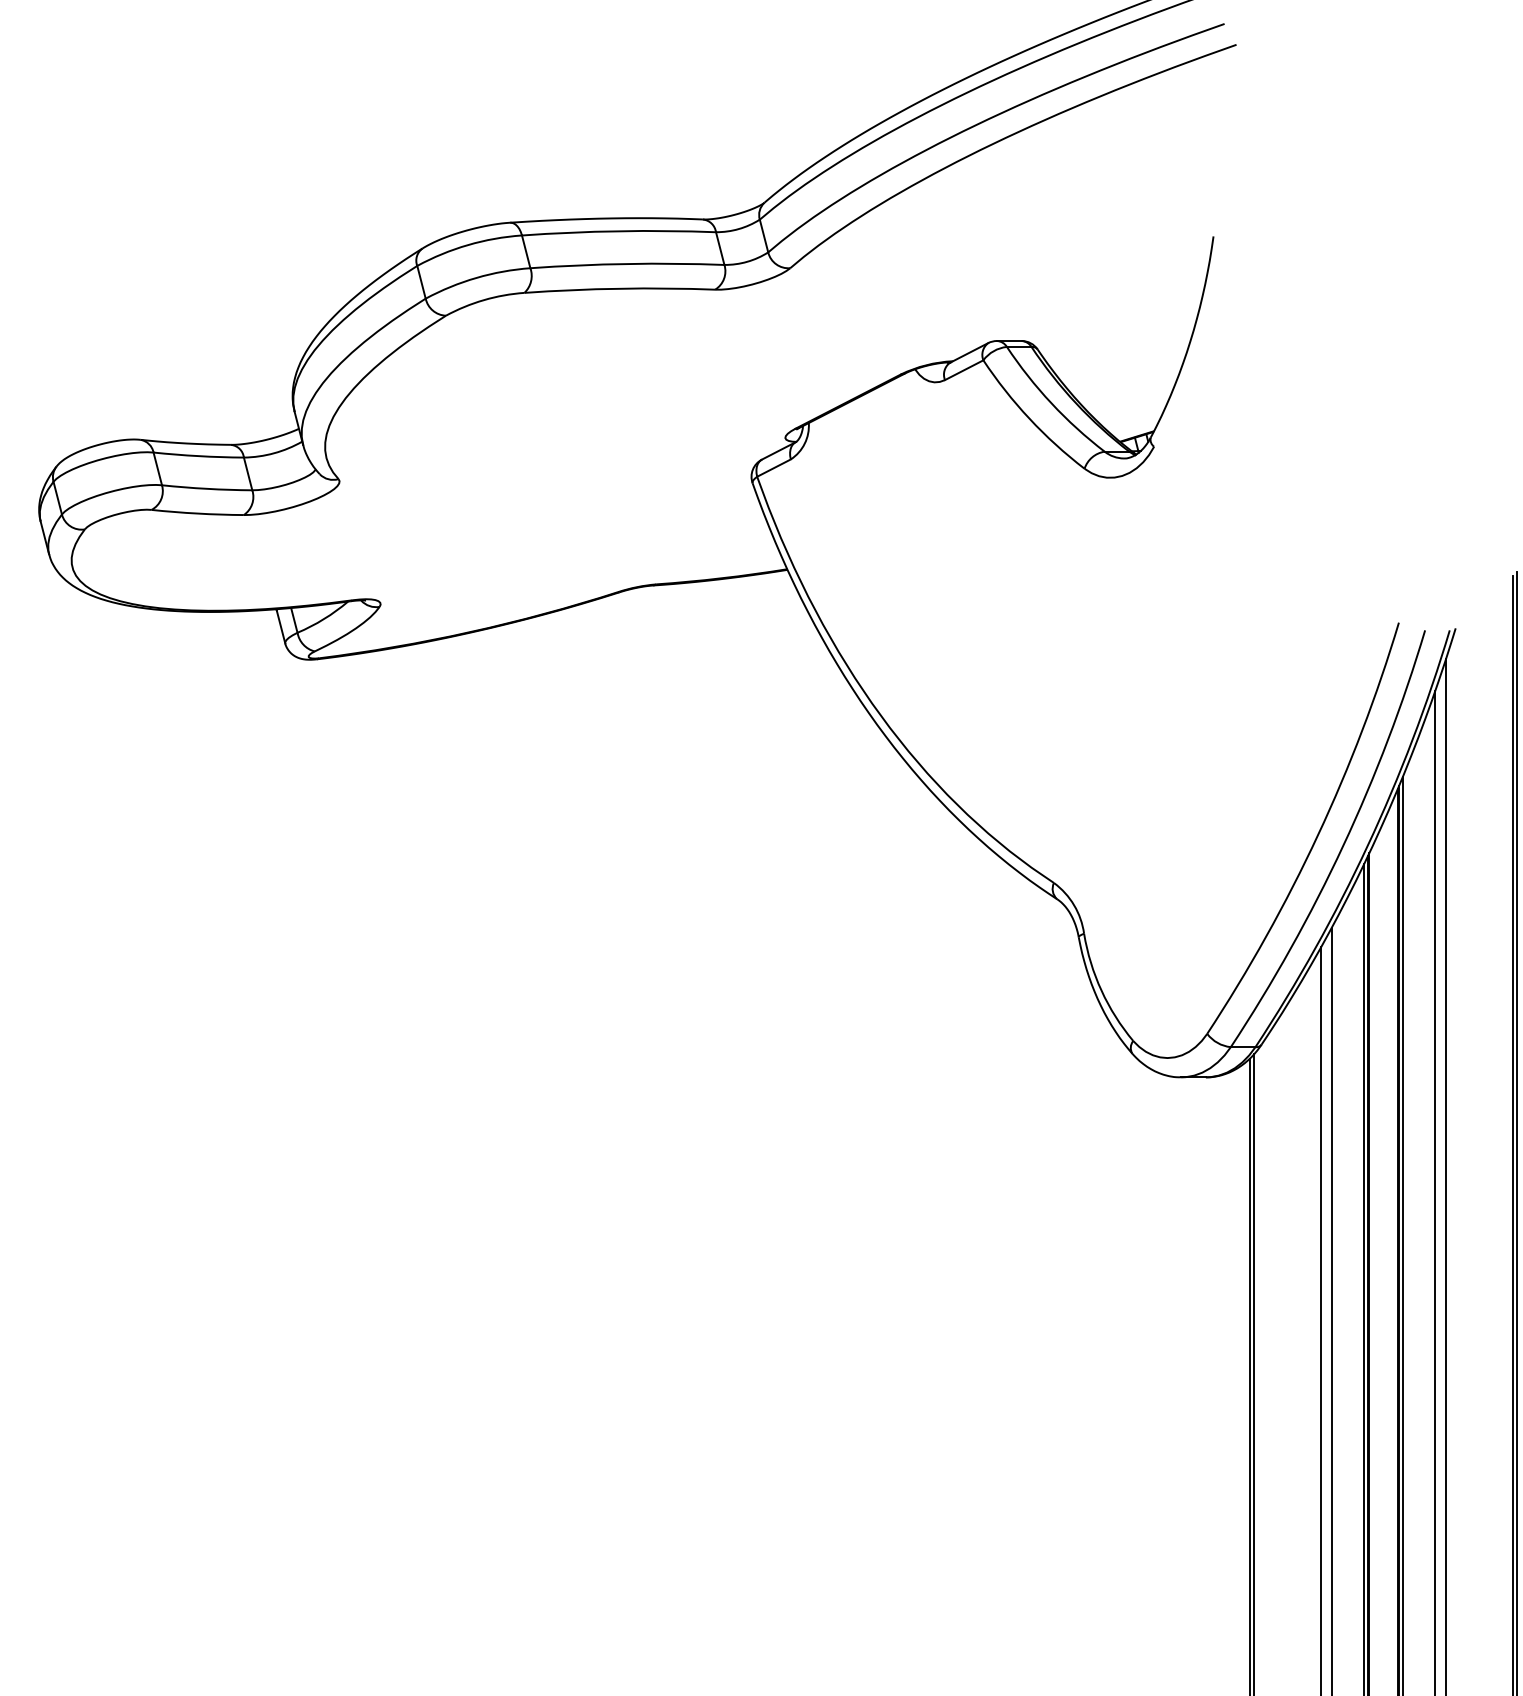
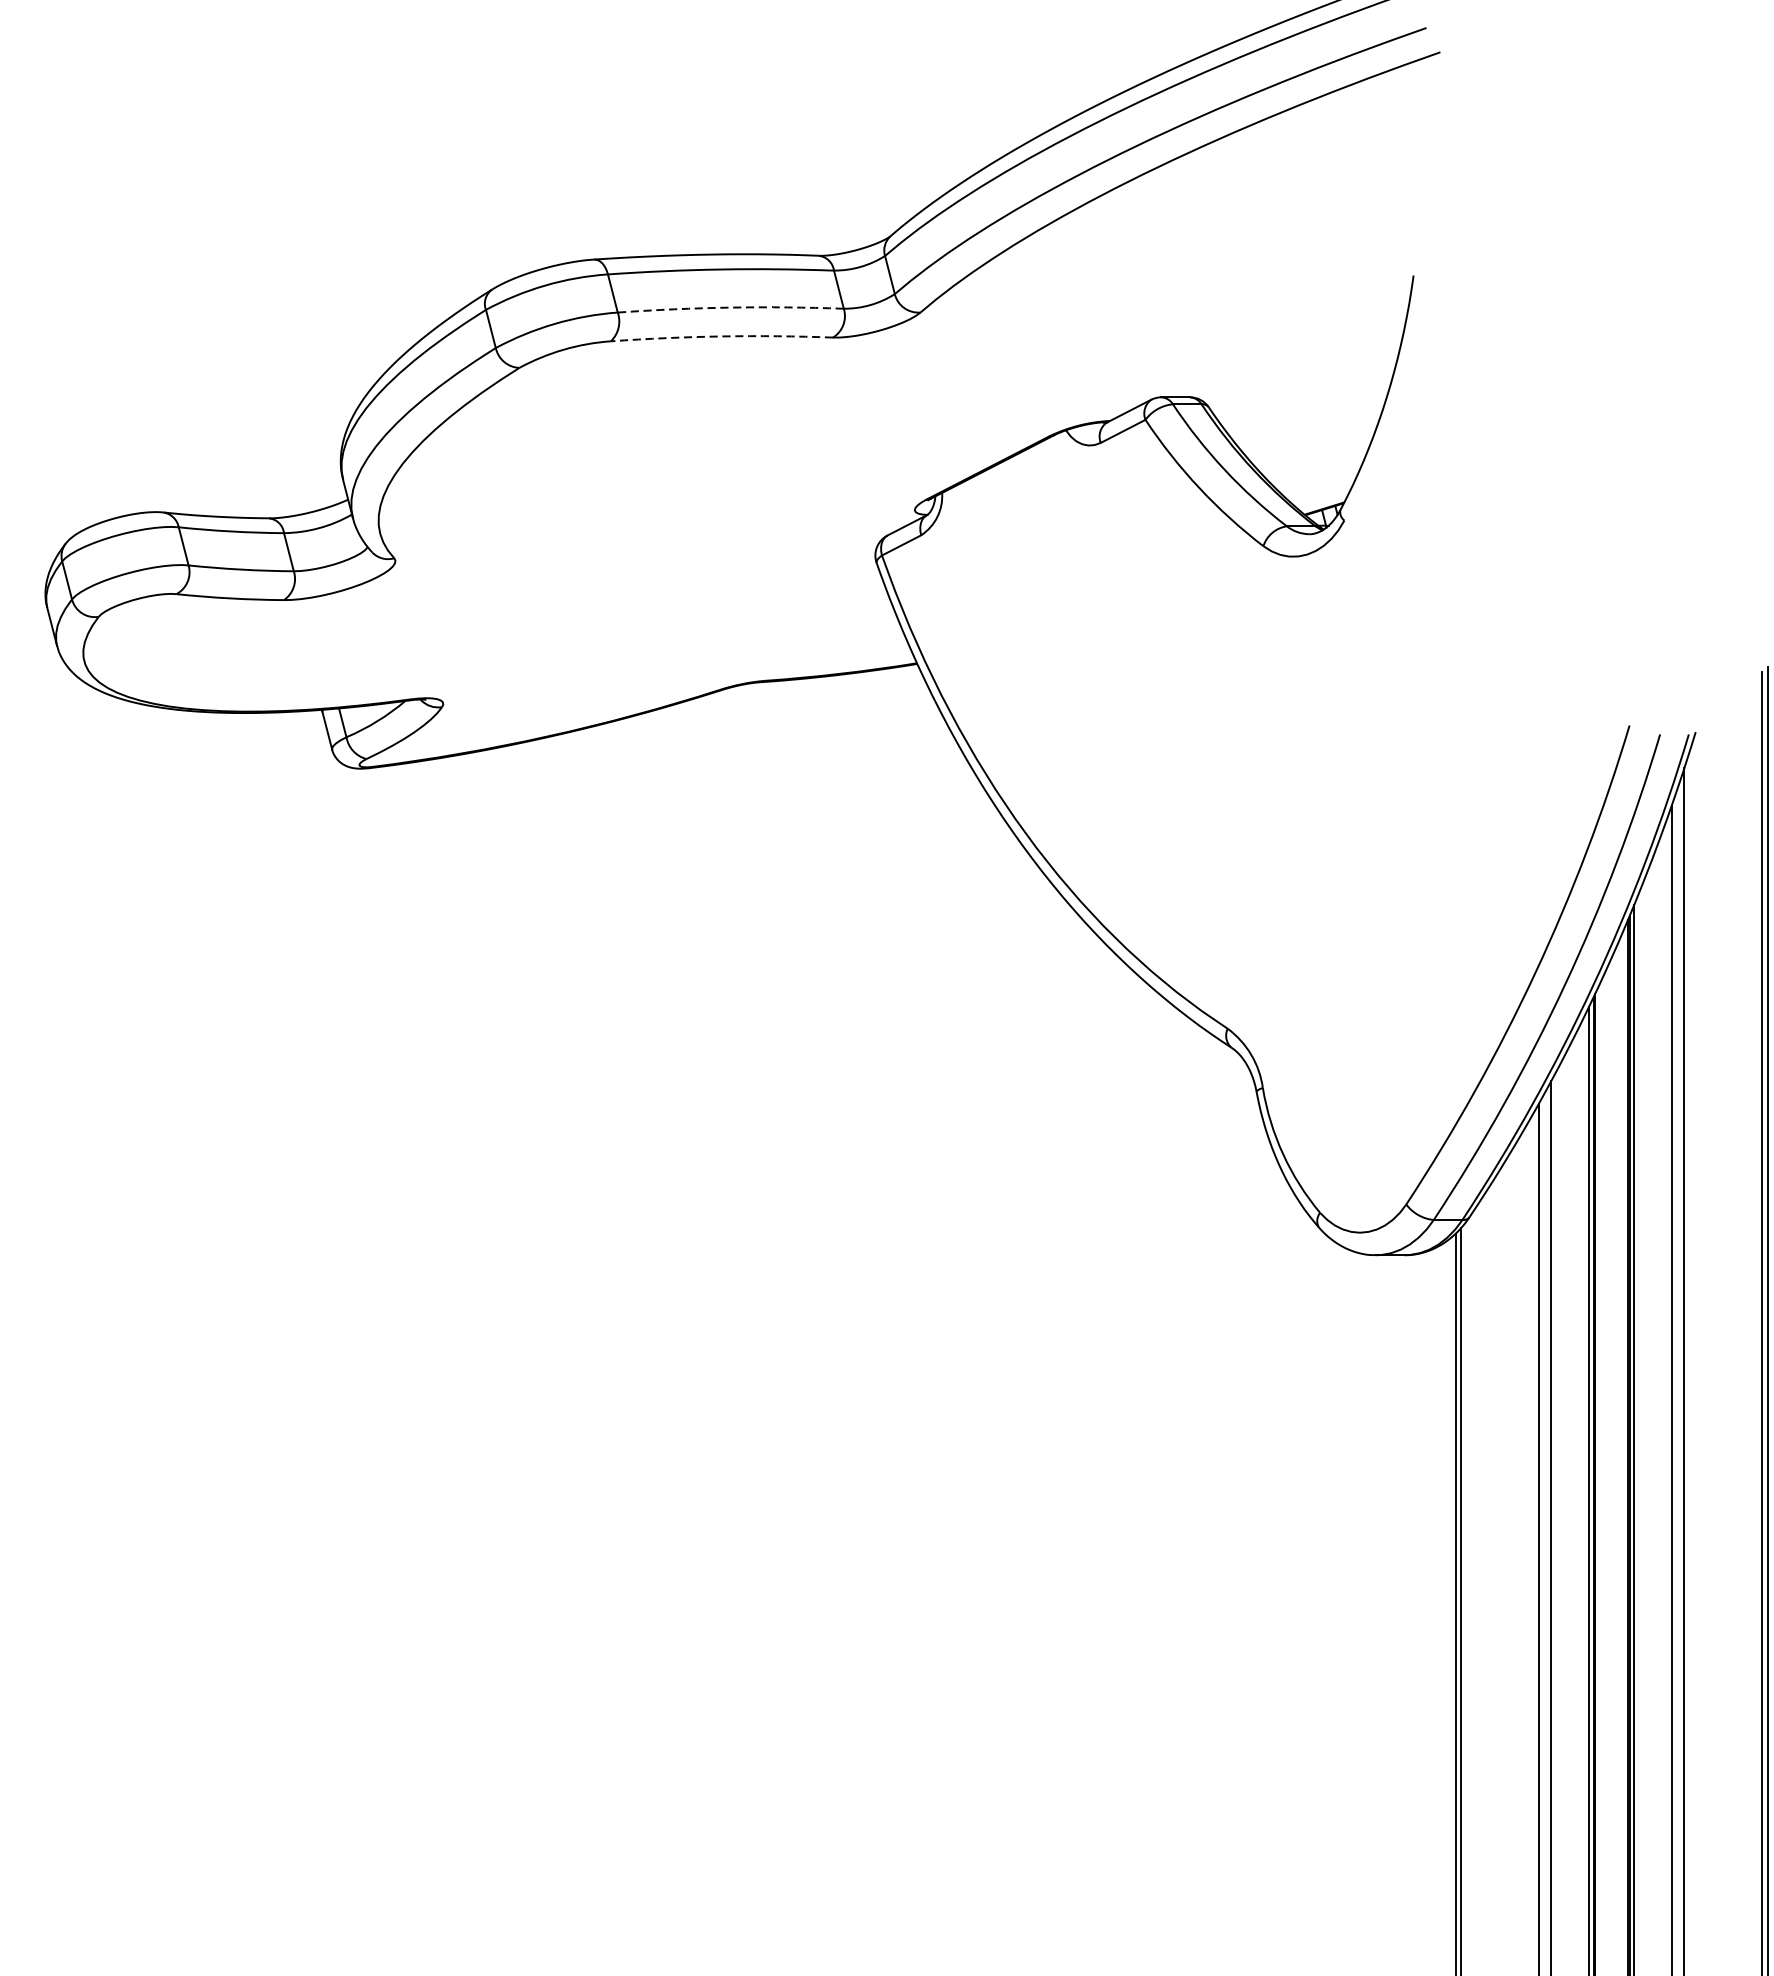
arc: (627, 263) -> (730, 307), solid -> dashed
arc: (619, 288) -> (721, 336), solid -> dashed

